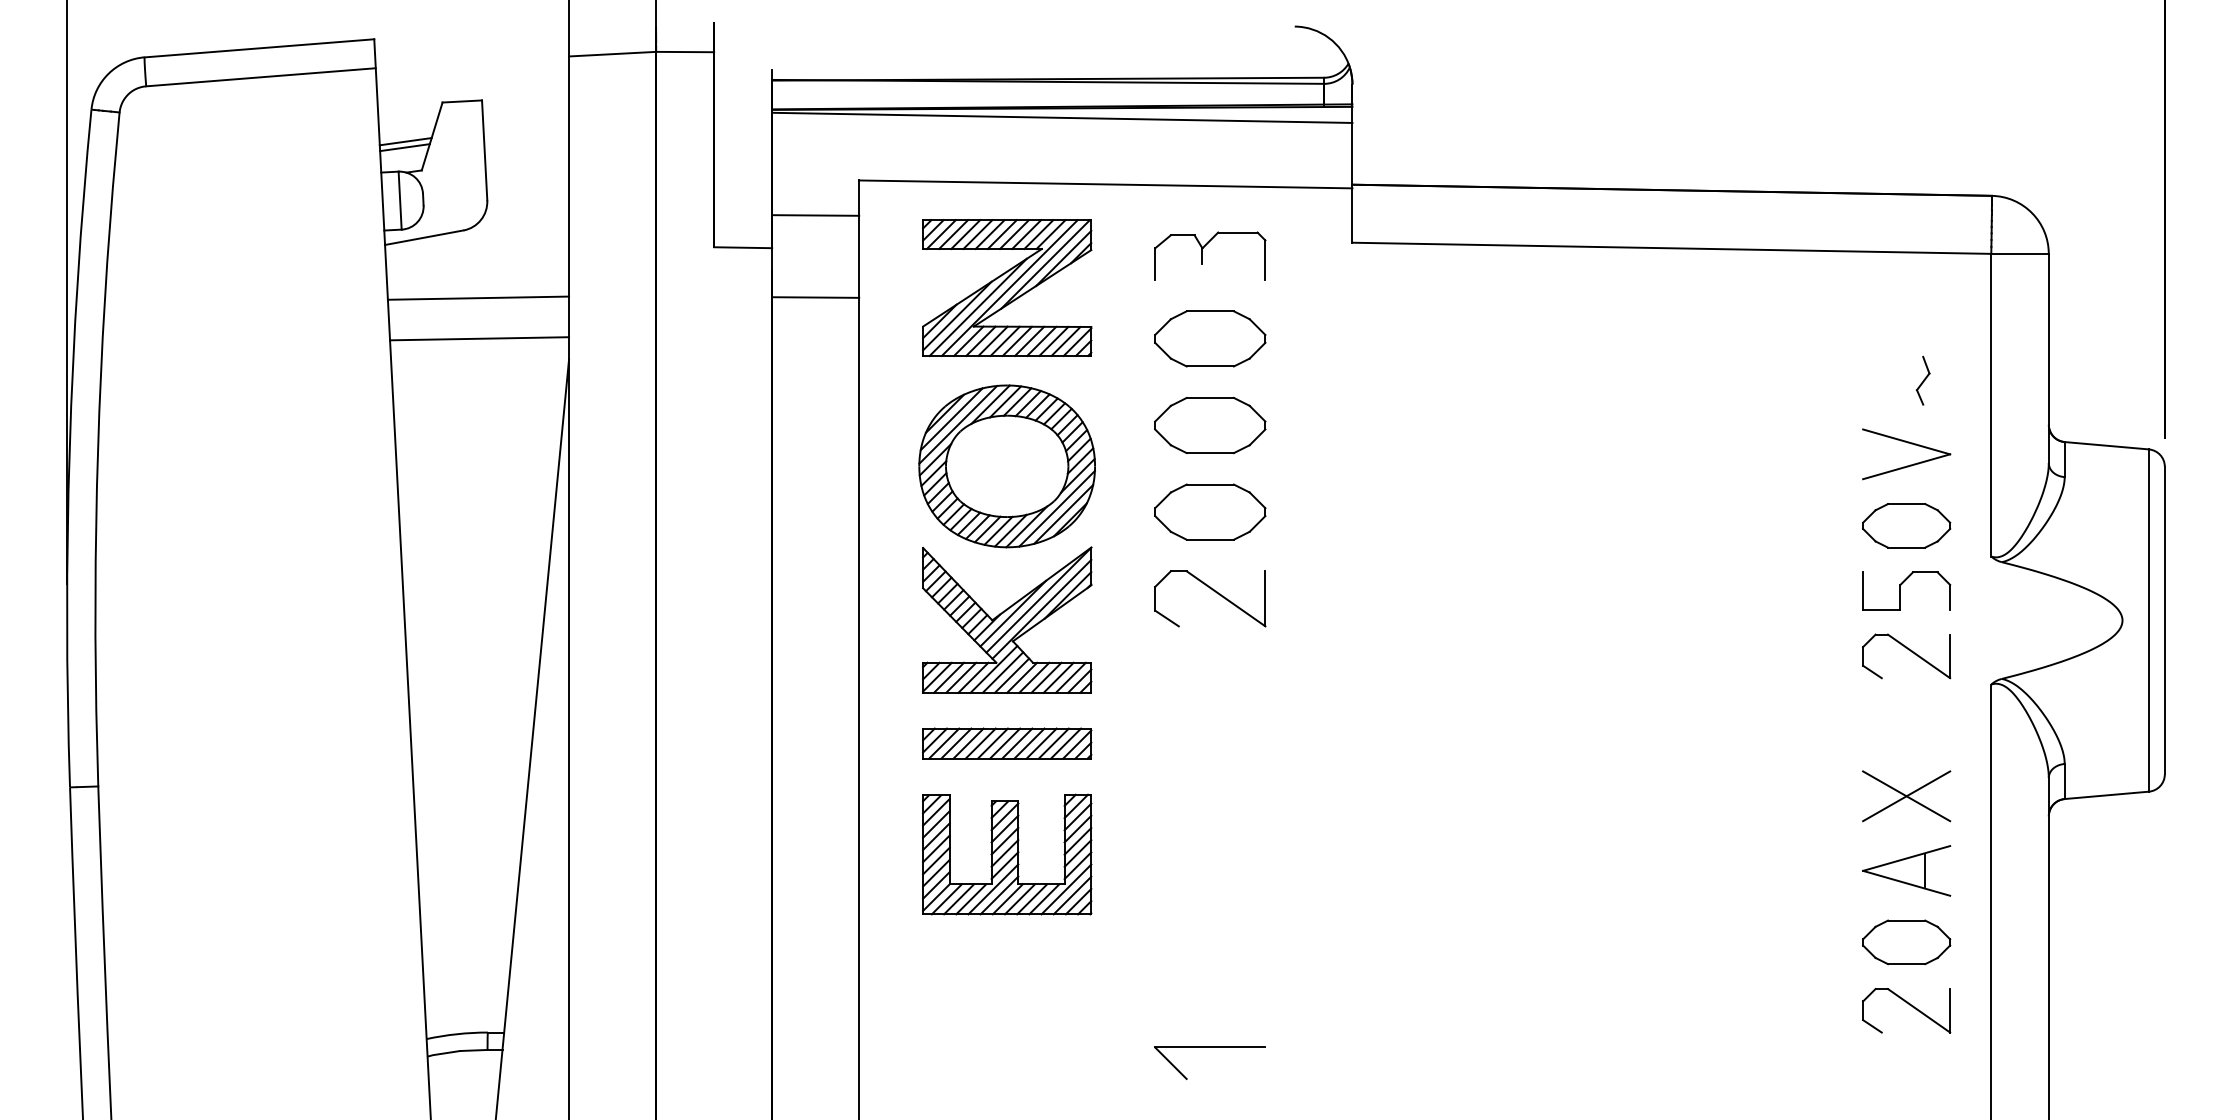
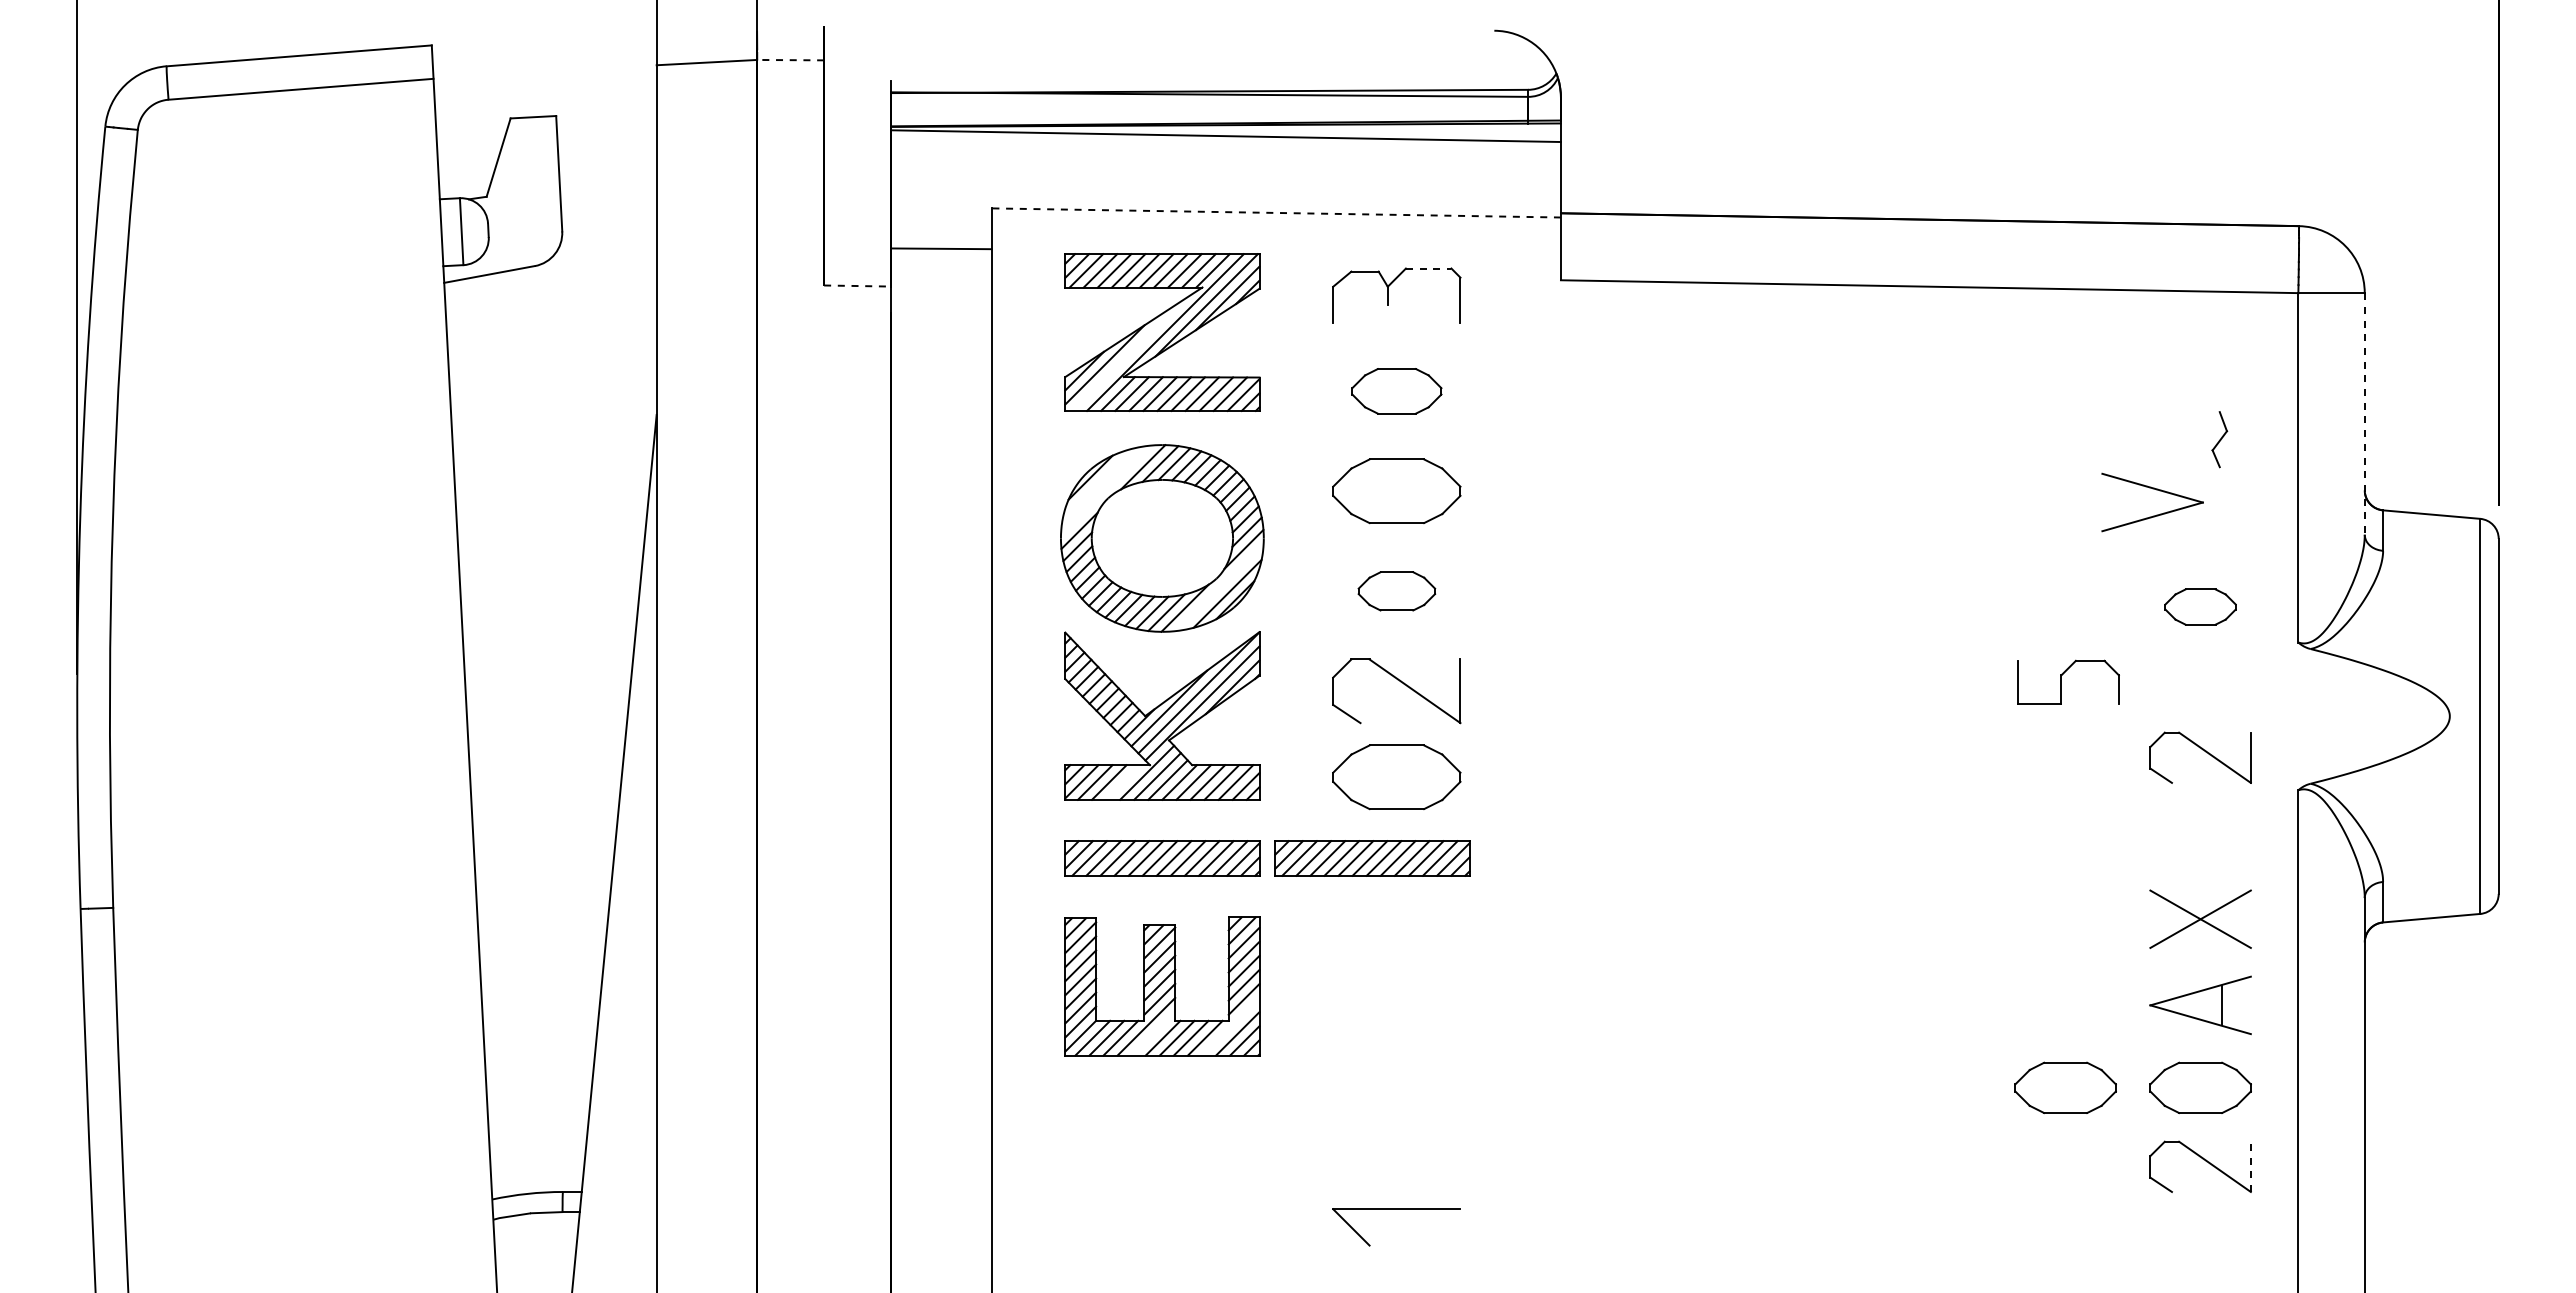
line: (685, 52) -> (790, 60), solid -> dashed
line: (406, 141) -> (468, 163), removed
line: (404, 147) -> (466, 170), removed
line: (1106, 184) -> (1276, 212), solid -> dashed
line: (1237, 232) -> (1428, 268), solid -> dashed
line: (743, 248) -> (858, 286), solid -> dashed
line: (815, 297) -> (941, 343), removed
line: (477, 298) -> (551, 344), removed
line: (977, 307) -> (1128, 354), removed
line: (478, 338) -> (552, 390), removed
part: (1209, 339) -> (1396, 391), size x0.7
line: (2048, 358) -> (2364, 413), solid -> dashed
line: (950, 418) -> (1097, 483), removed
line: (957, 424) -> (1105, 490), removed
part: (1909, 443) -> (2156, 490), moved
line: (1056, 508) -> (1219, 587), removed
part: (1209, 512) -> (1396, 591), size x0.6
part: (1906, 525) -> (2200, 606), size x0.7
part: (1900, 590) -> (2061, 681), moved
part: (1209, 673) -> (1396, 777), added
line: (973, 677) -> (1123, 782), removed
part: (1189, 743) -> (1372, 858), added
line: (1066, 889) -> (1230, 1026), removed
line: (999, 895) -> (1153, 1033), removed
part: (1789, 942) -> (2065, 1087), added
line: (1949, 1010) -> (2250, 1166), solid -> dashed

